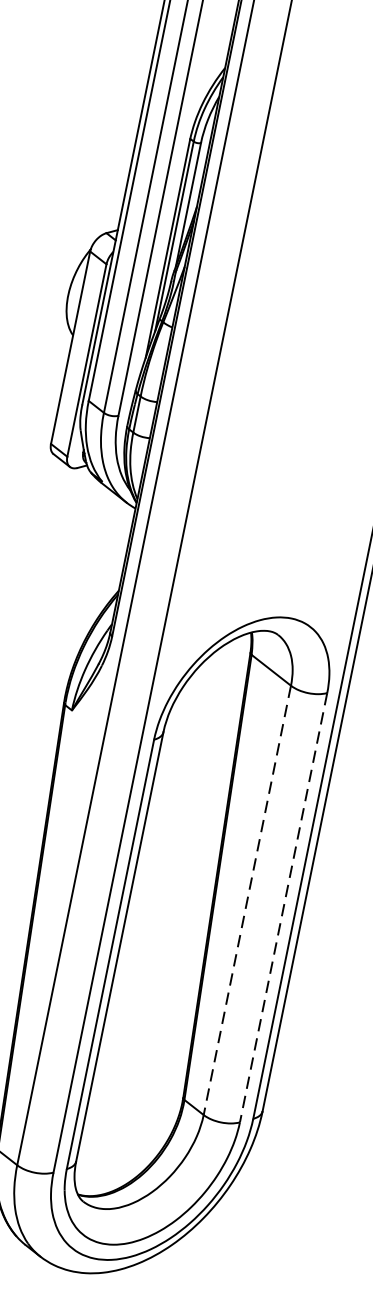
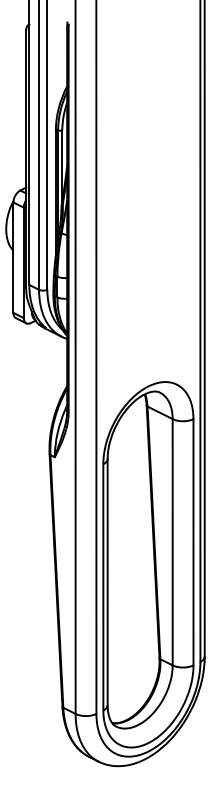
line: (246, 900) -> (172, 542), dashed -> solid
line: (283, 908) -> (193, 542), dashed -> solid

